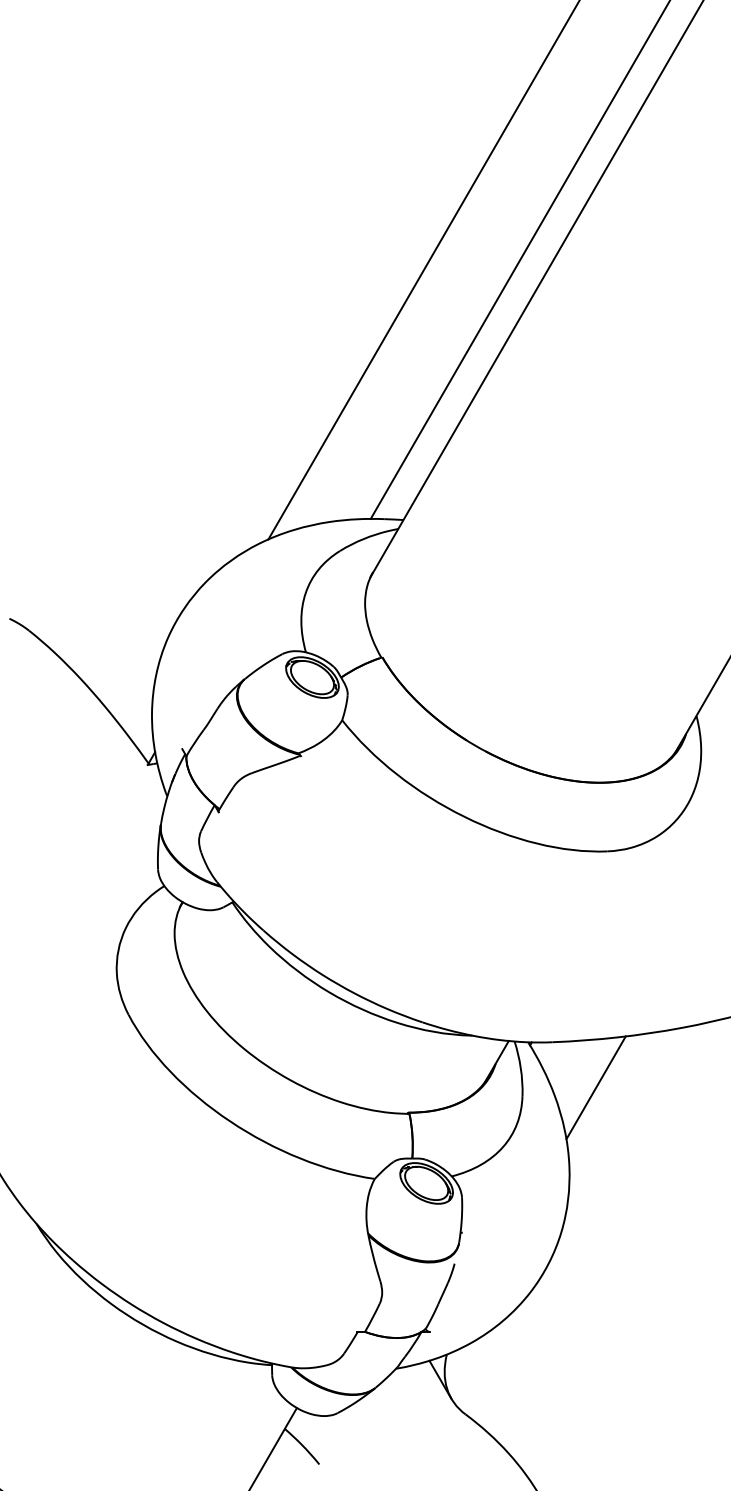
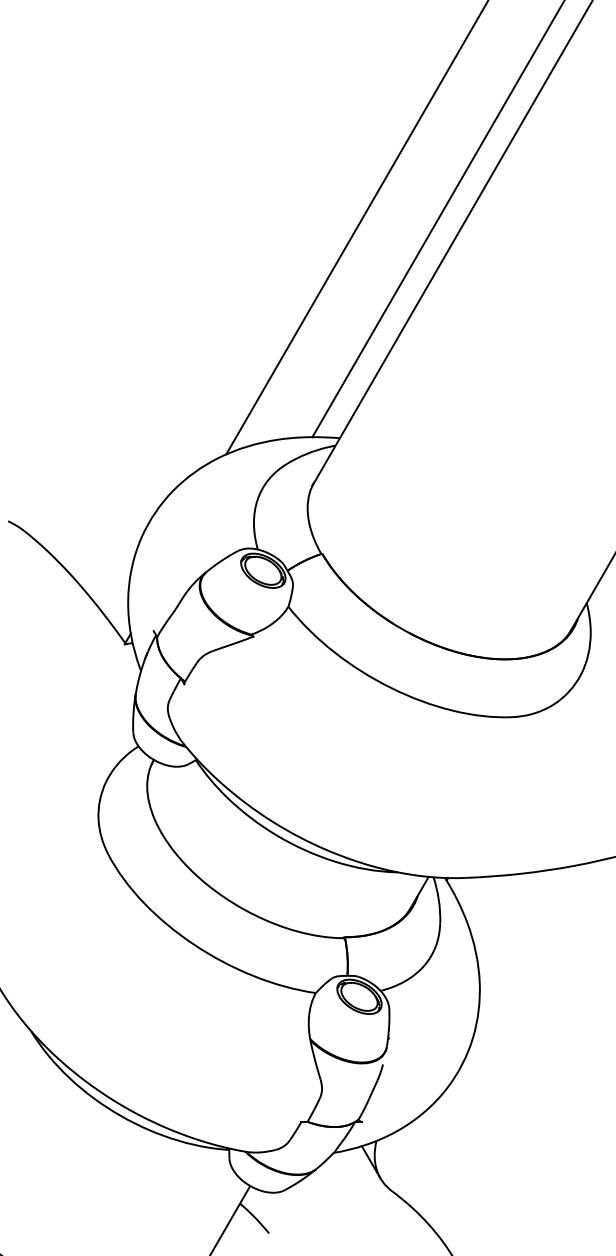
line: (596, 1088) -> (502, 916), removed

